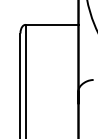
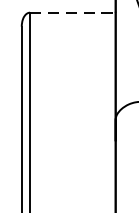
line: (52, 24) -> (73, 12), solid -> dashed

